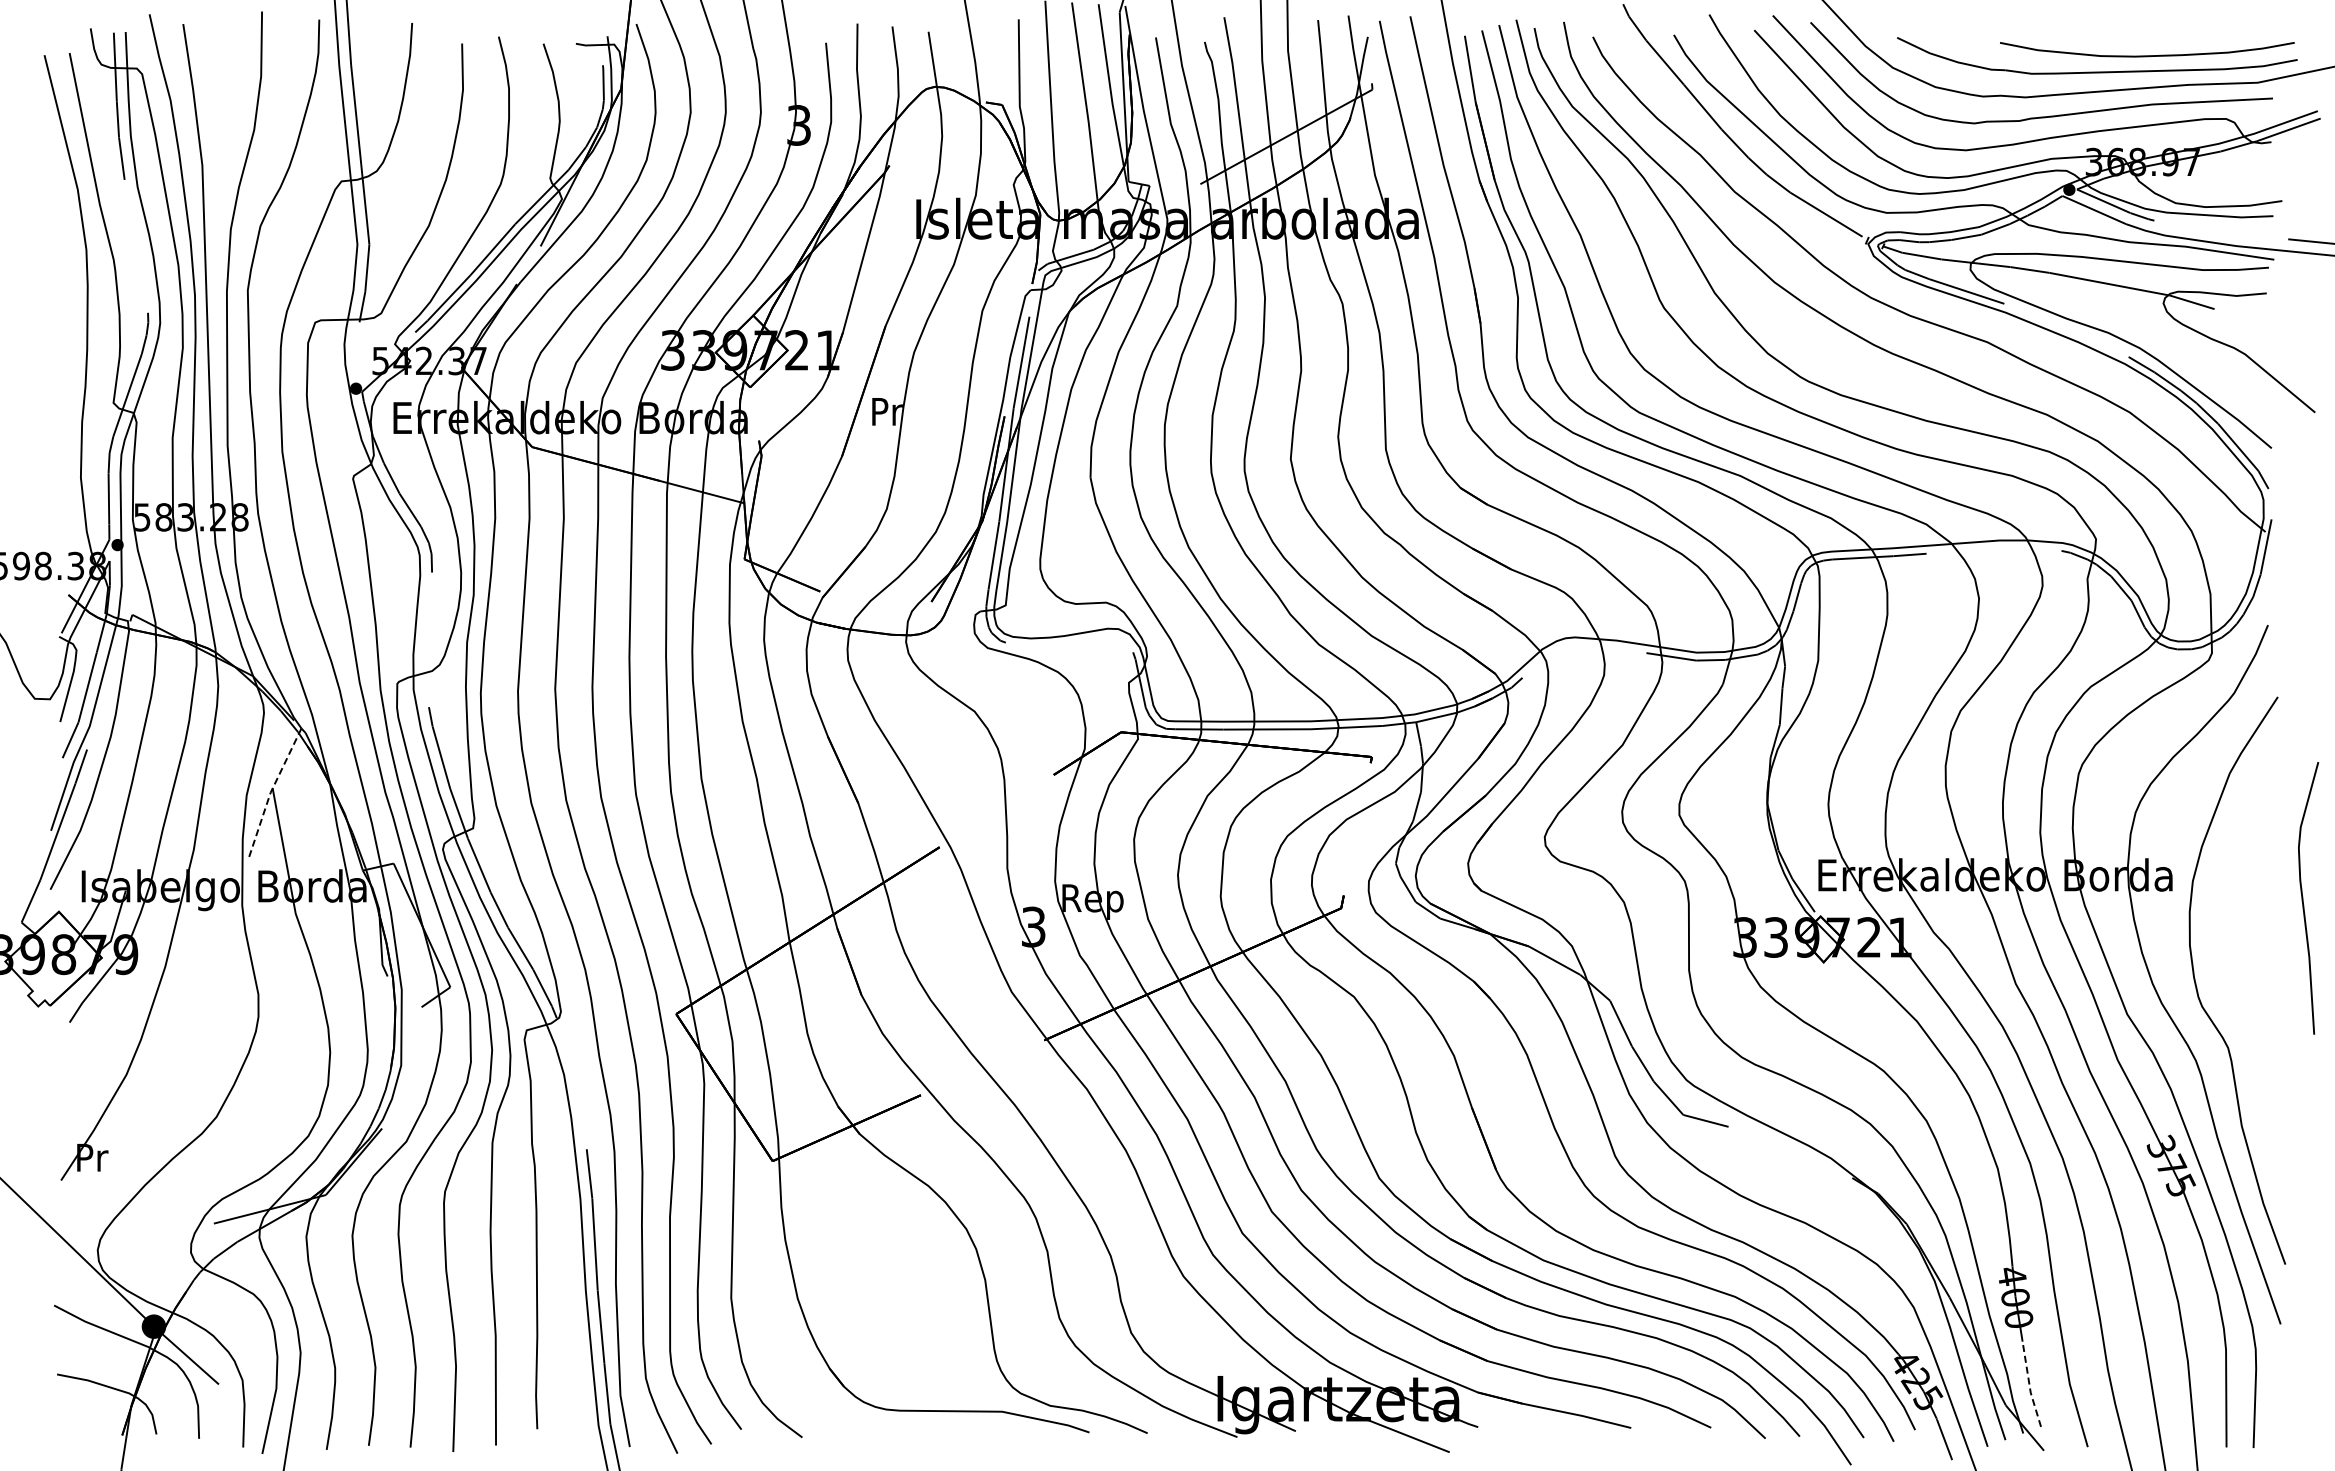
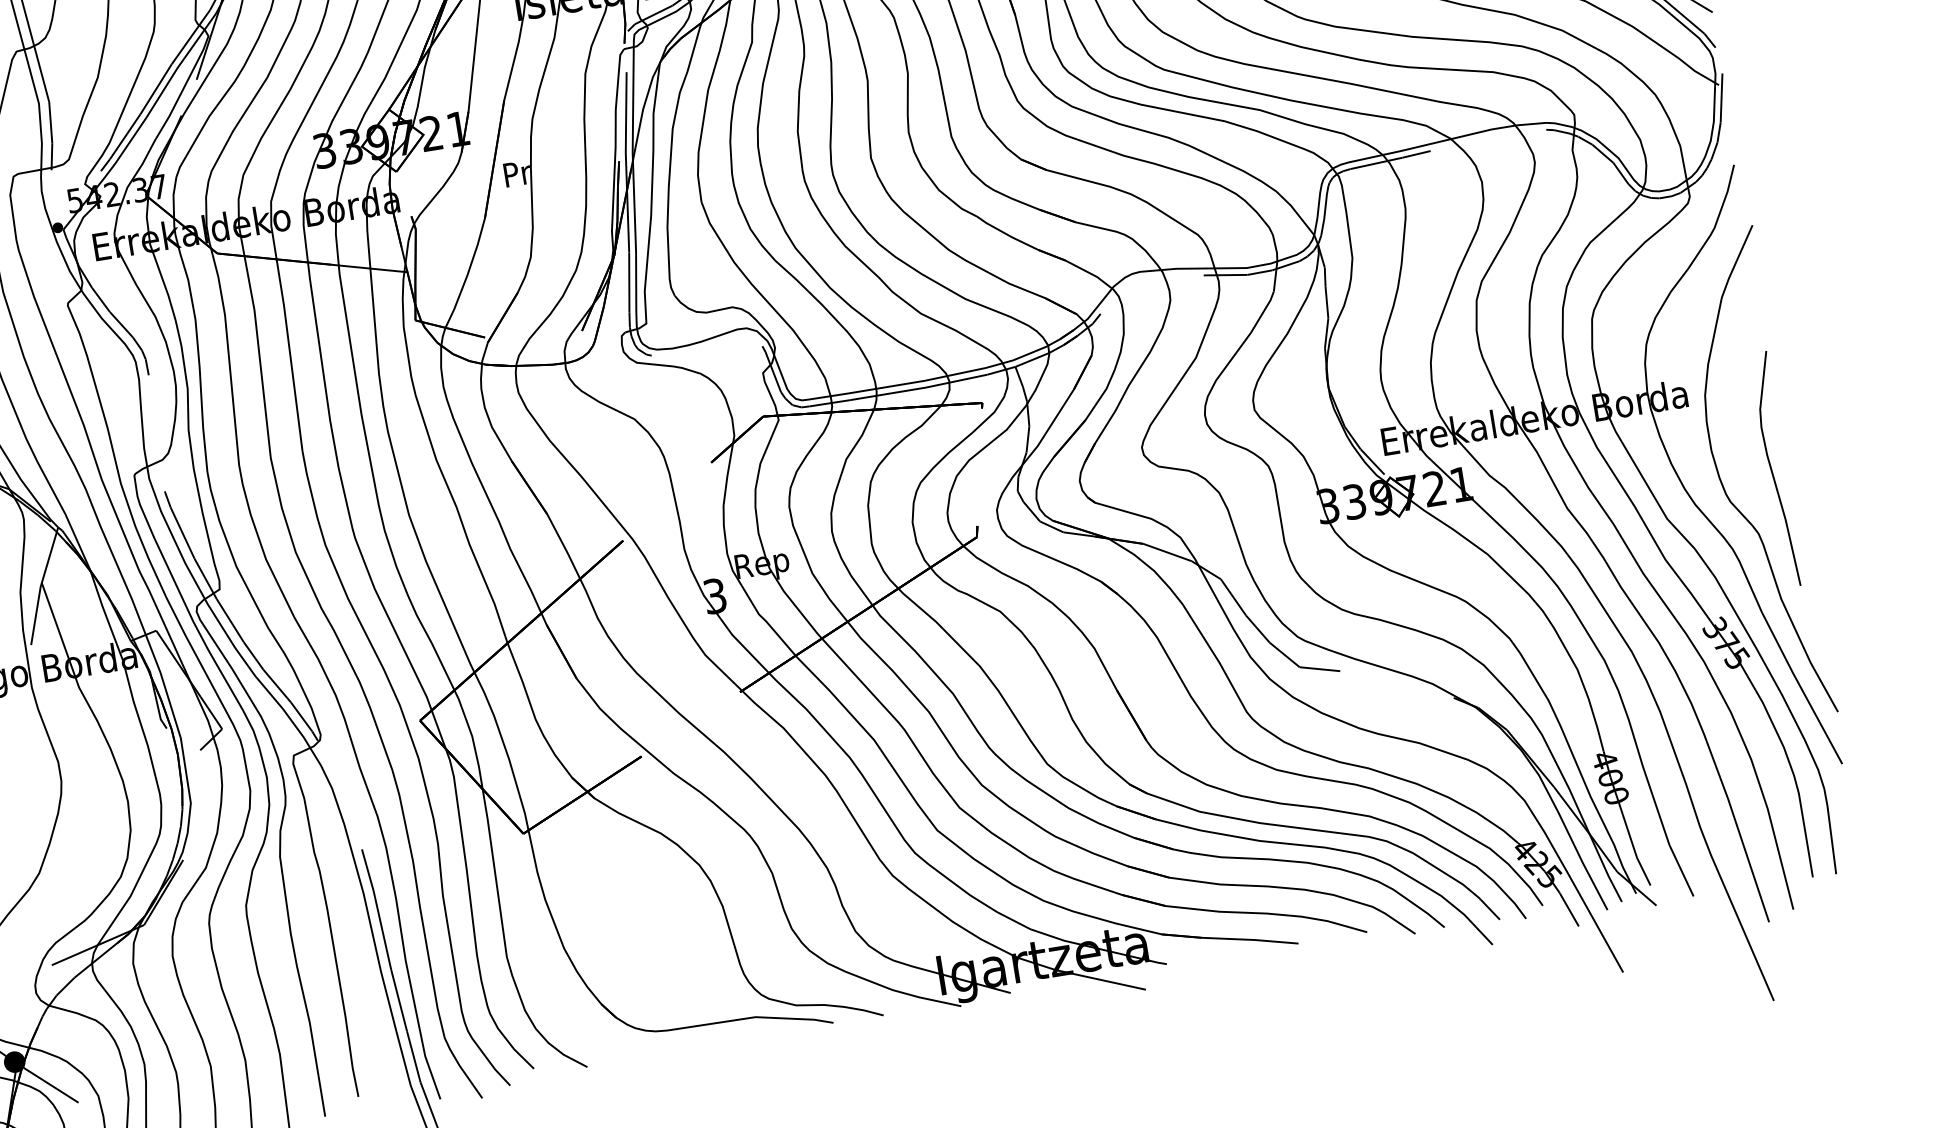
line: (271, 791) -> (41, 585), dashed -> solid
curve: (2303, 898) -> (1772, 470), moved
line: (2029, 1385) -> (1634, 851), dashed -> solid

